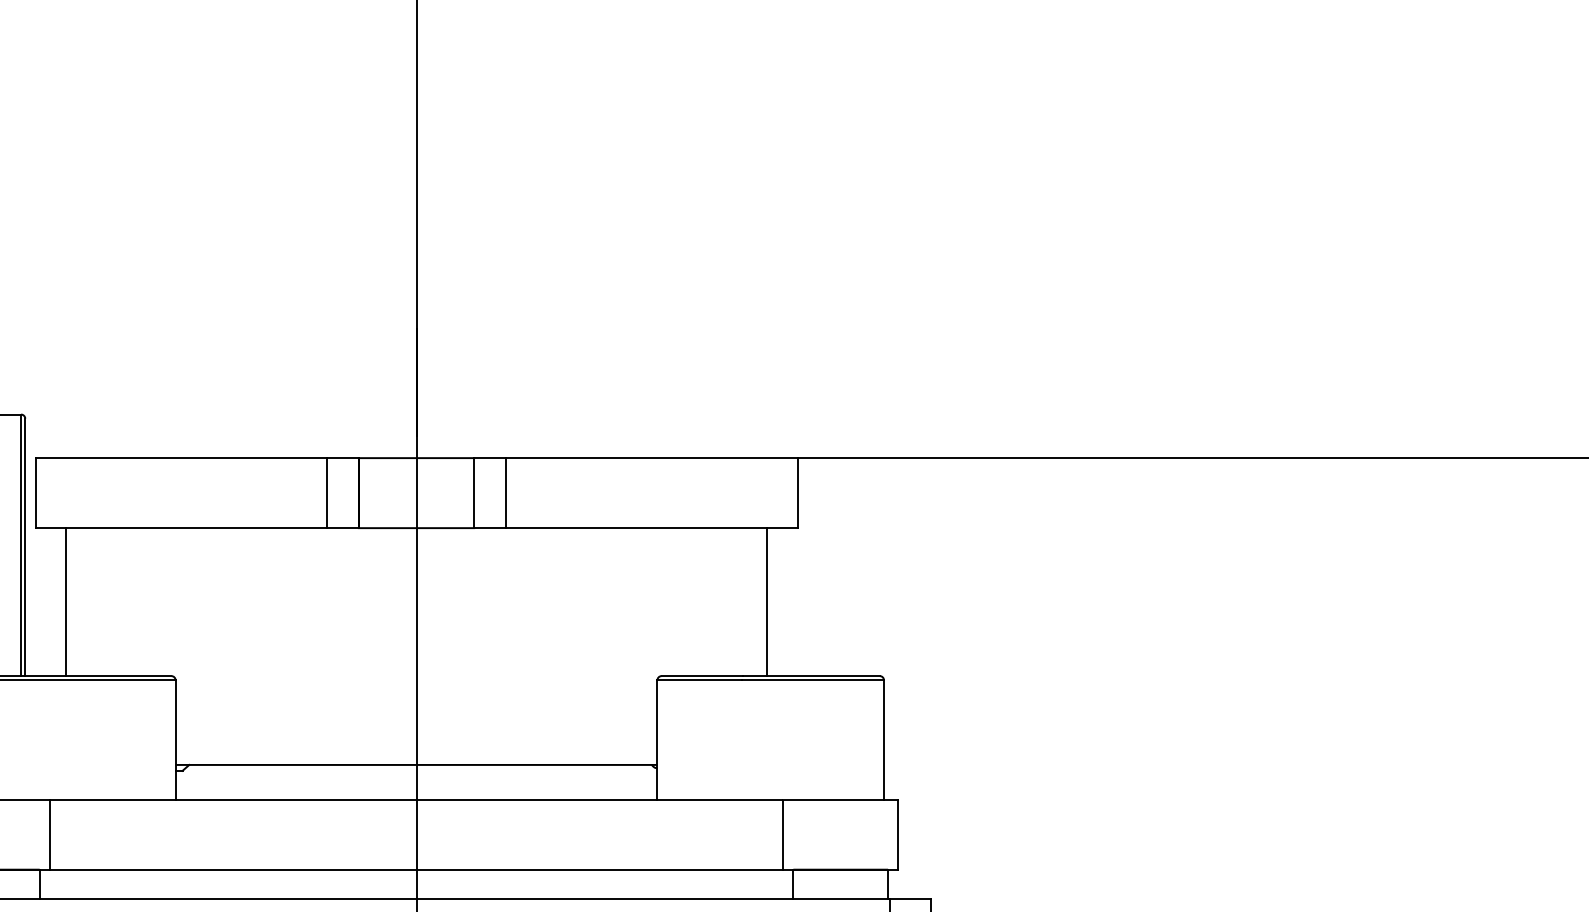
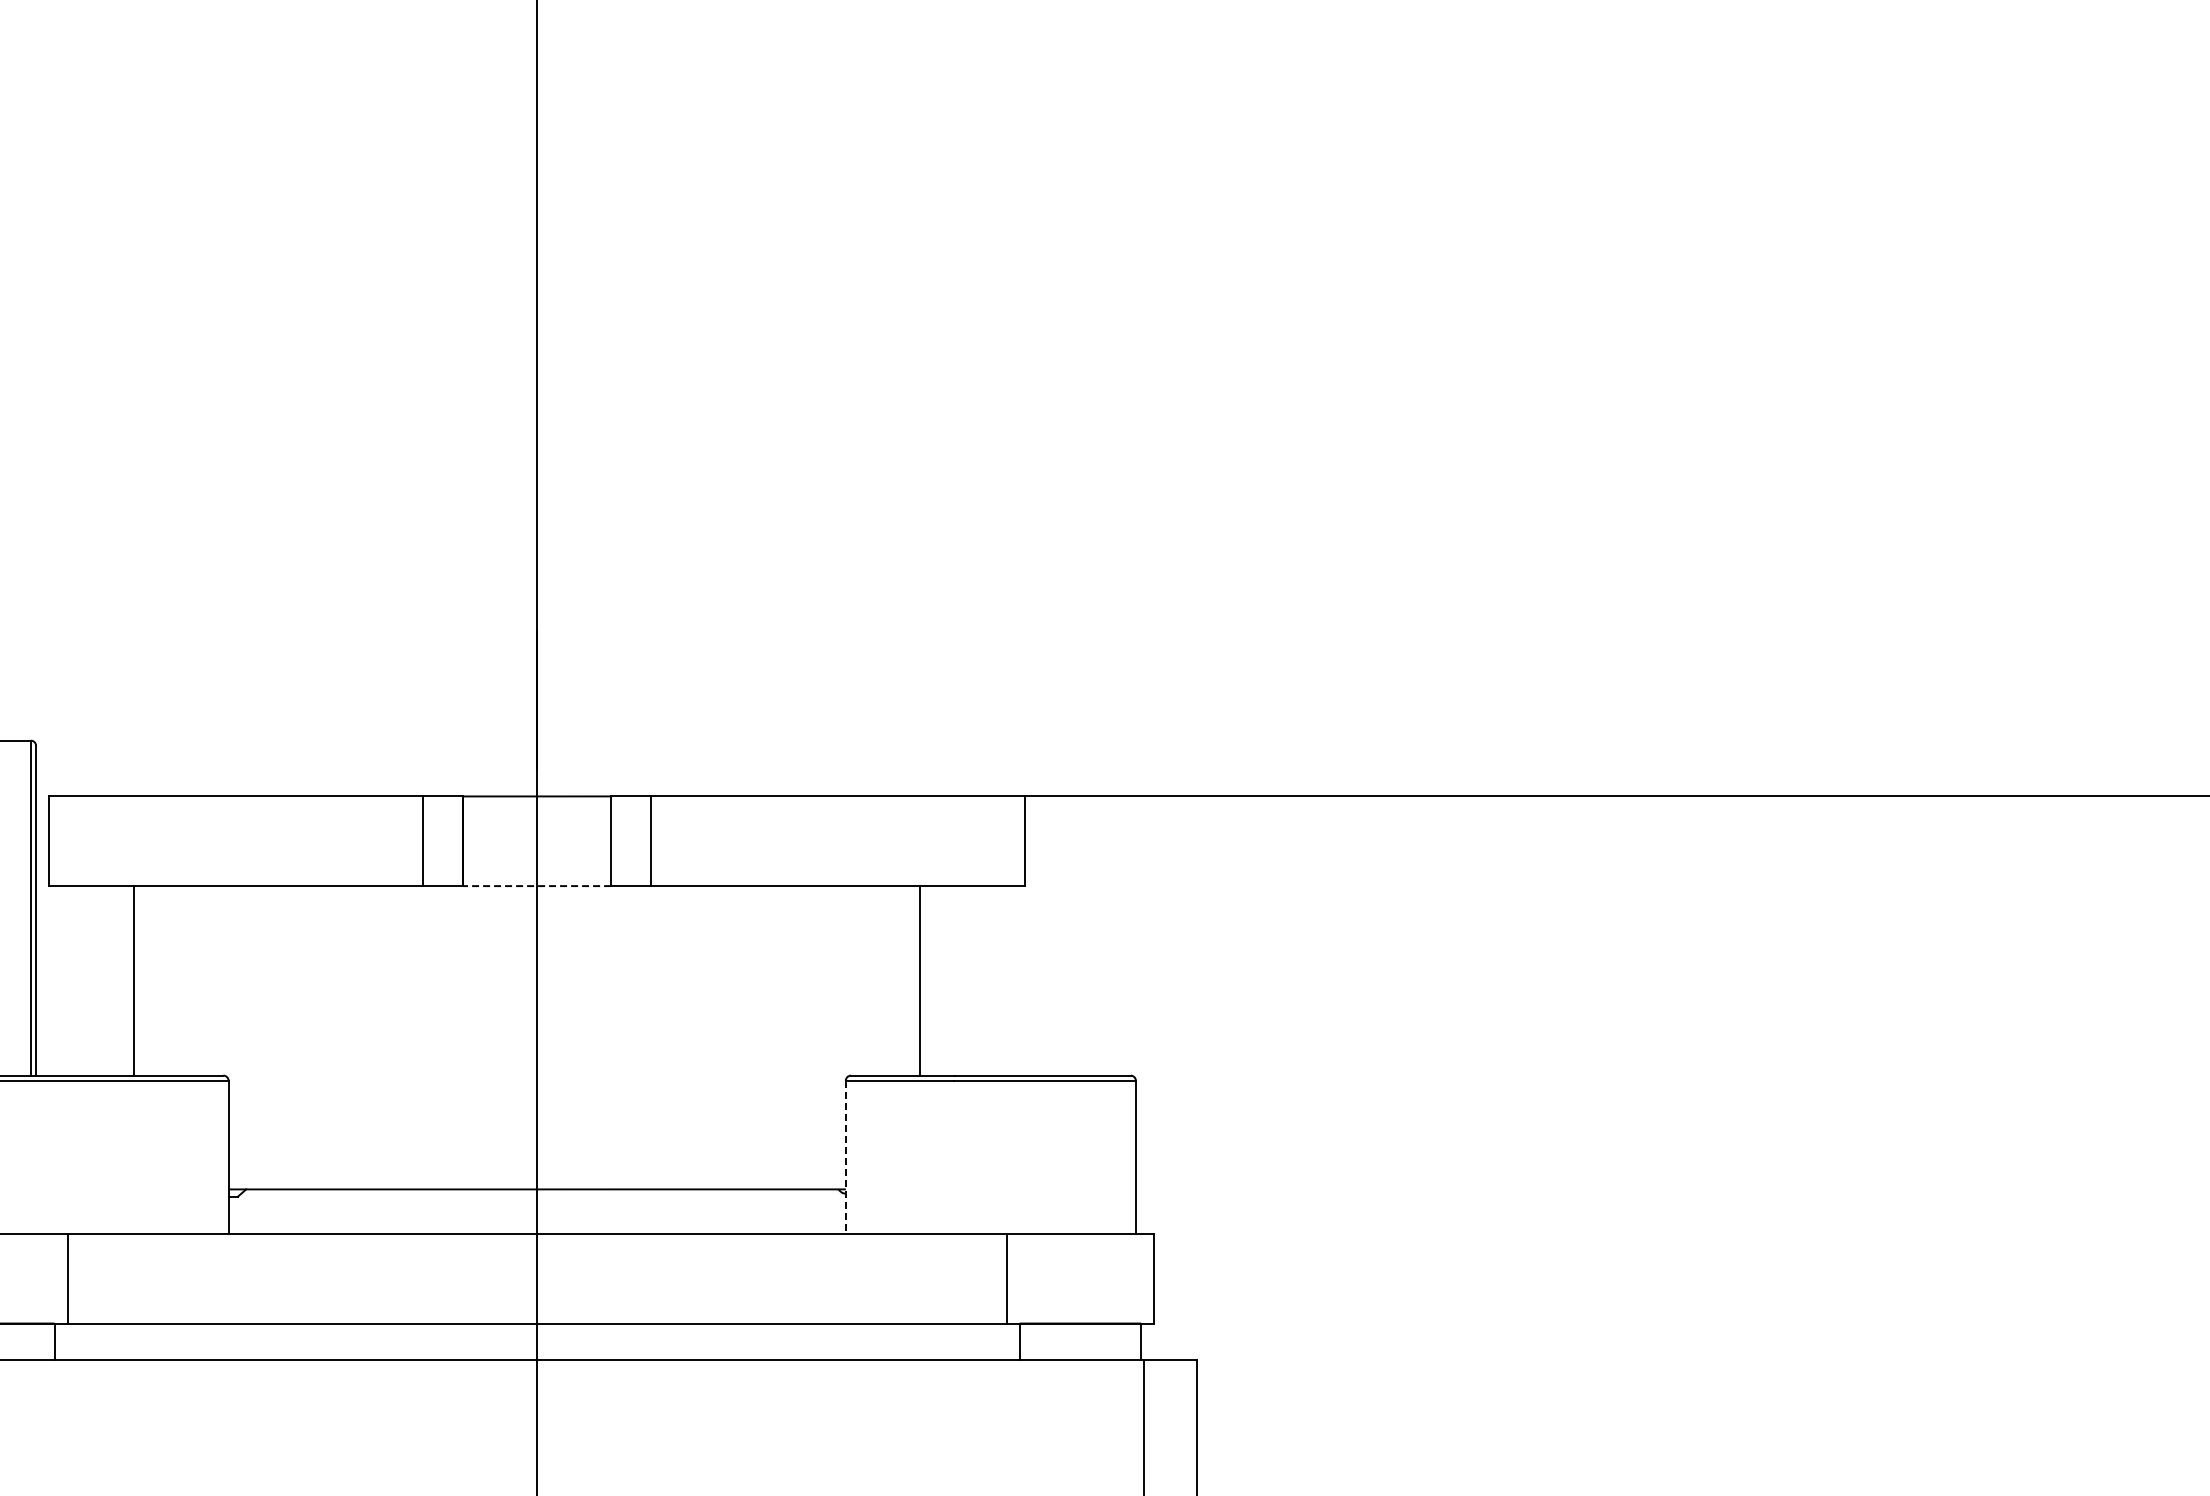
line: (416, 528) -> (537, 886), solid -> dashed
line: (66, 601) -> (133, 980), moved
line: (766, 601) -> (919, 980), moved
line: (657, 740) -> (845, 1157), solid -> dashed

